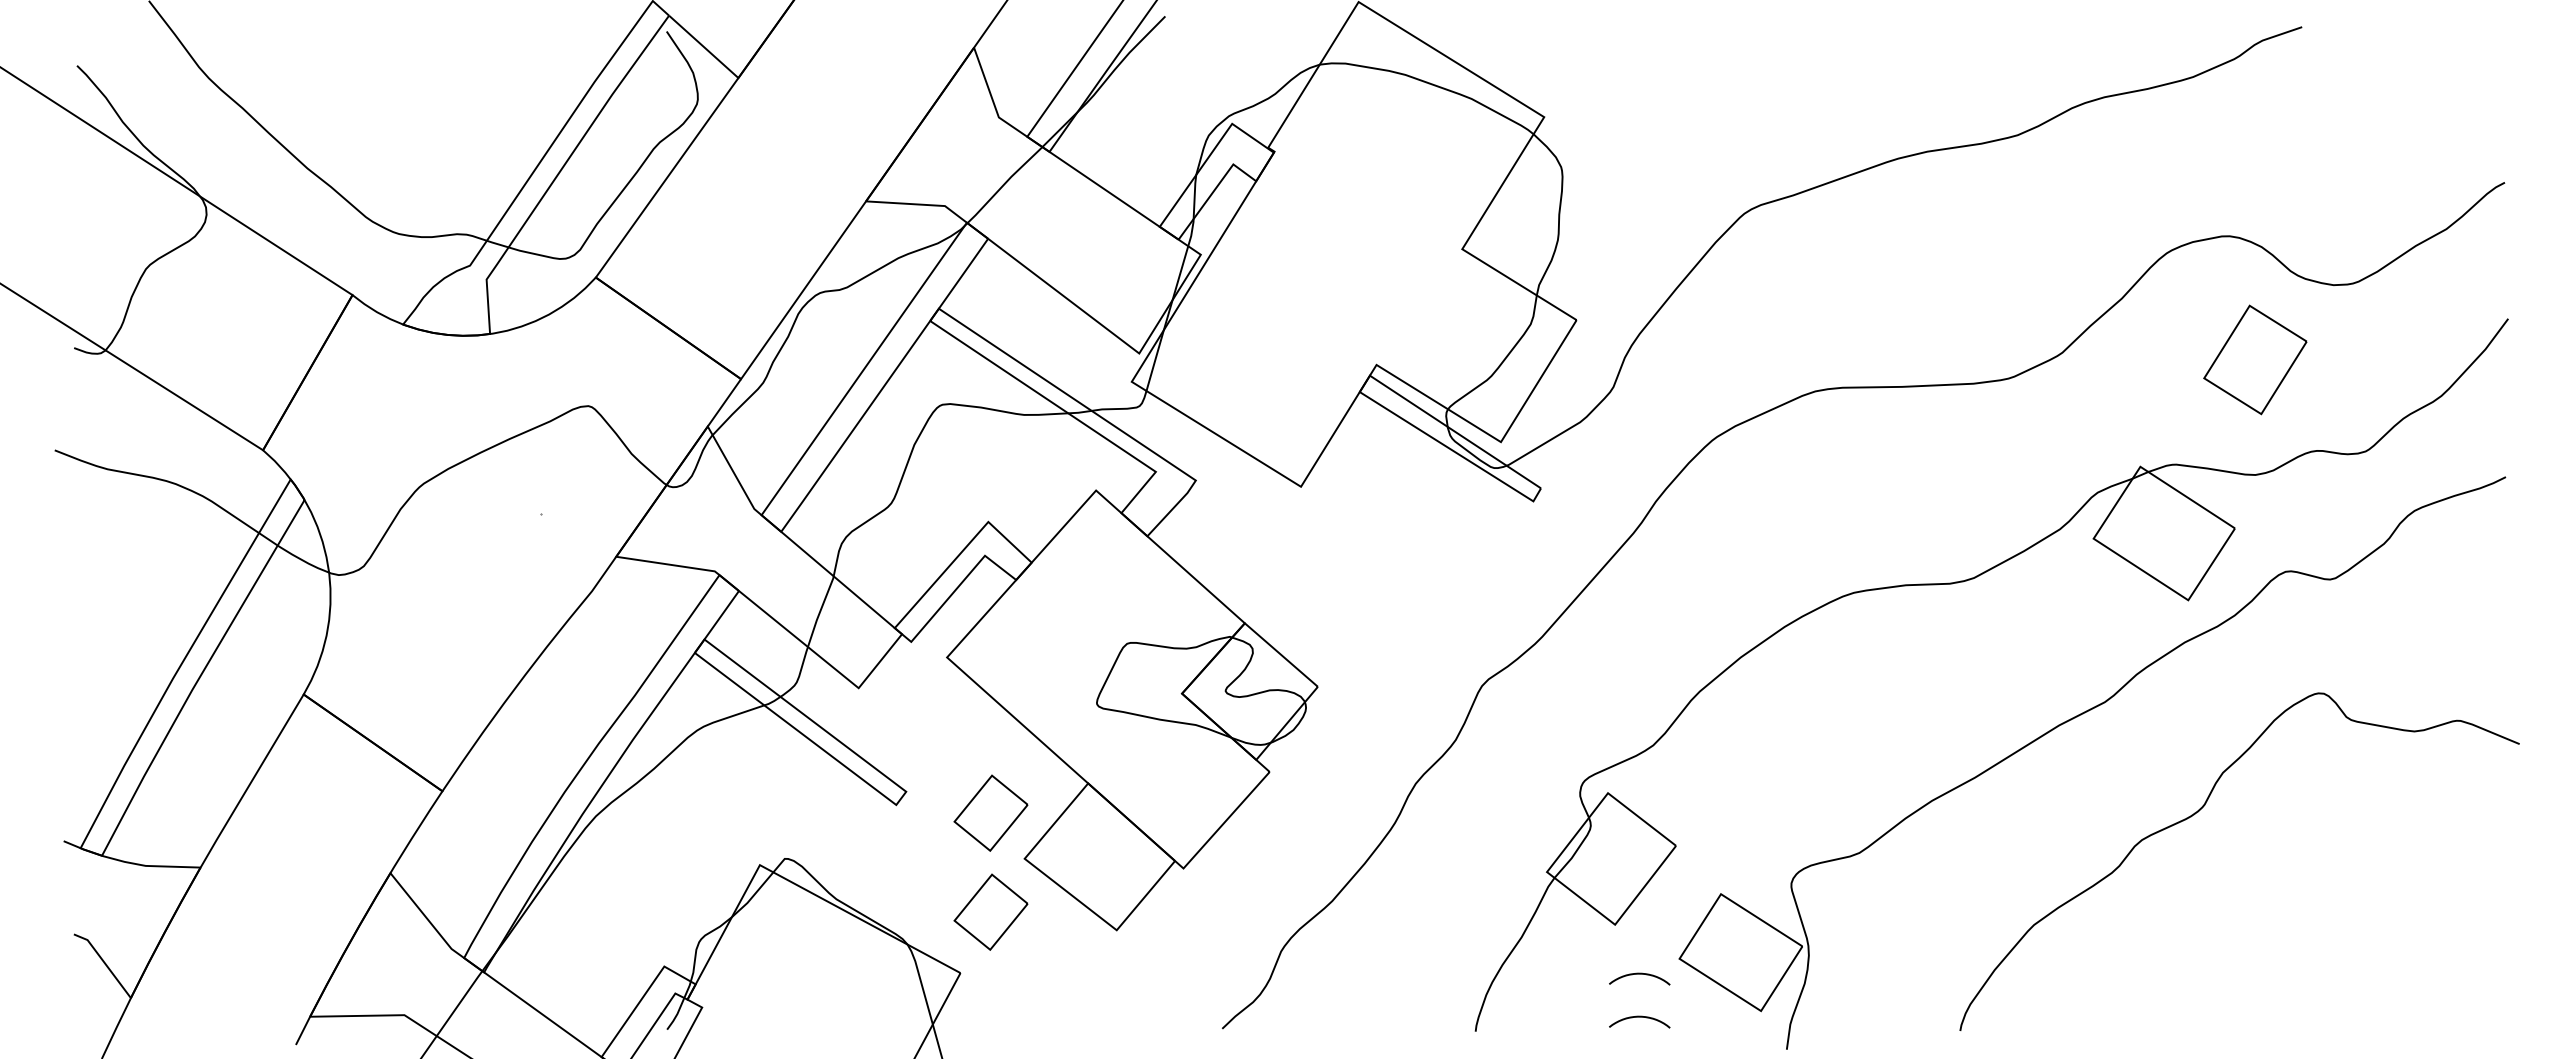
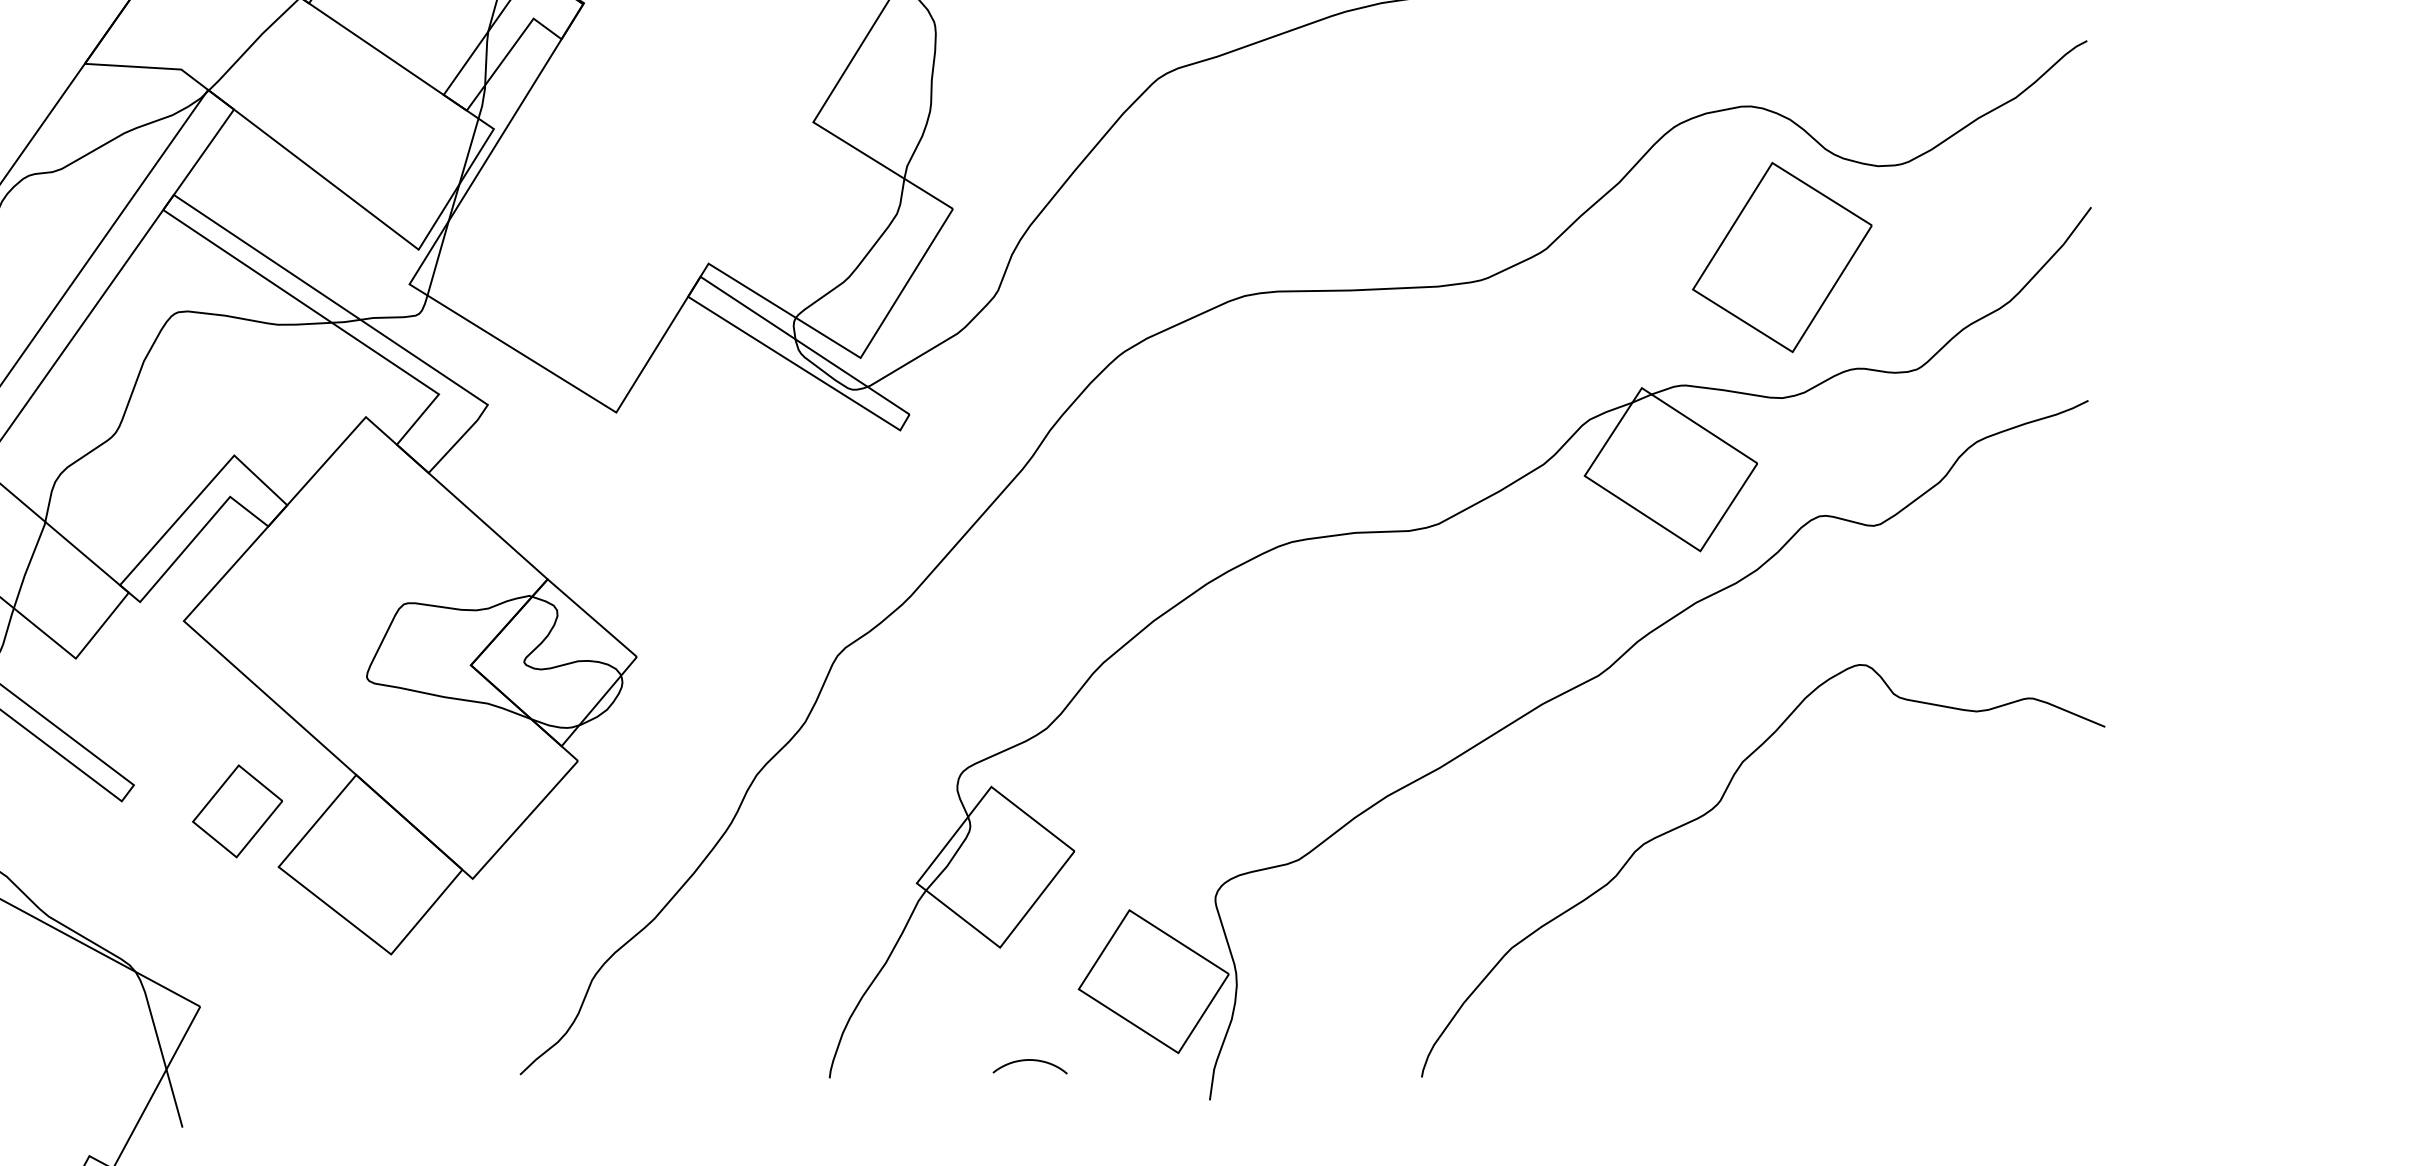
part: (2255, 359) -> (1782, 257), size x1.43
part: (990, 911) -> (236, 931), removed
curve: (1639, 974) -> (1029, 1008), removed

